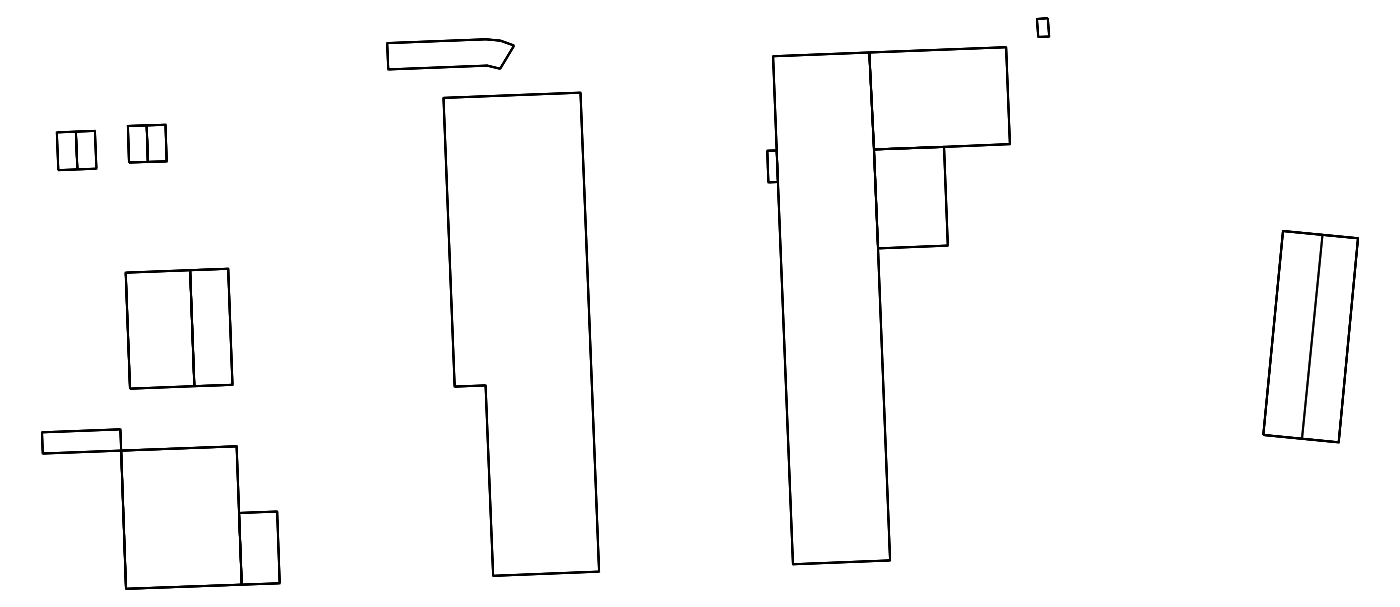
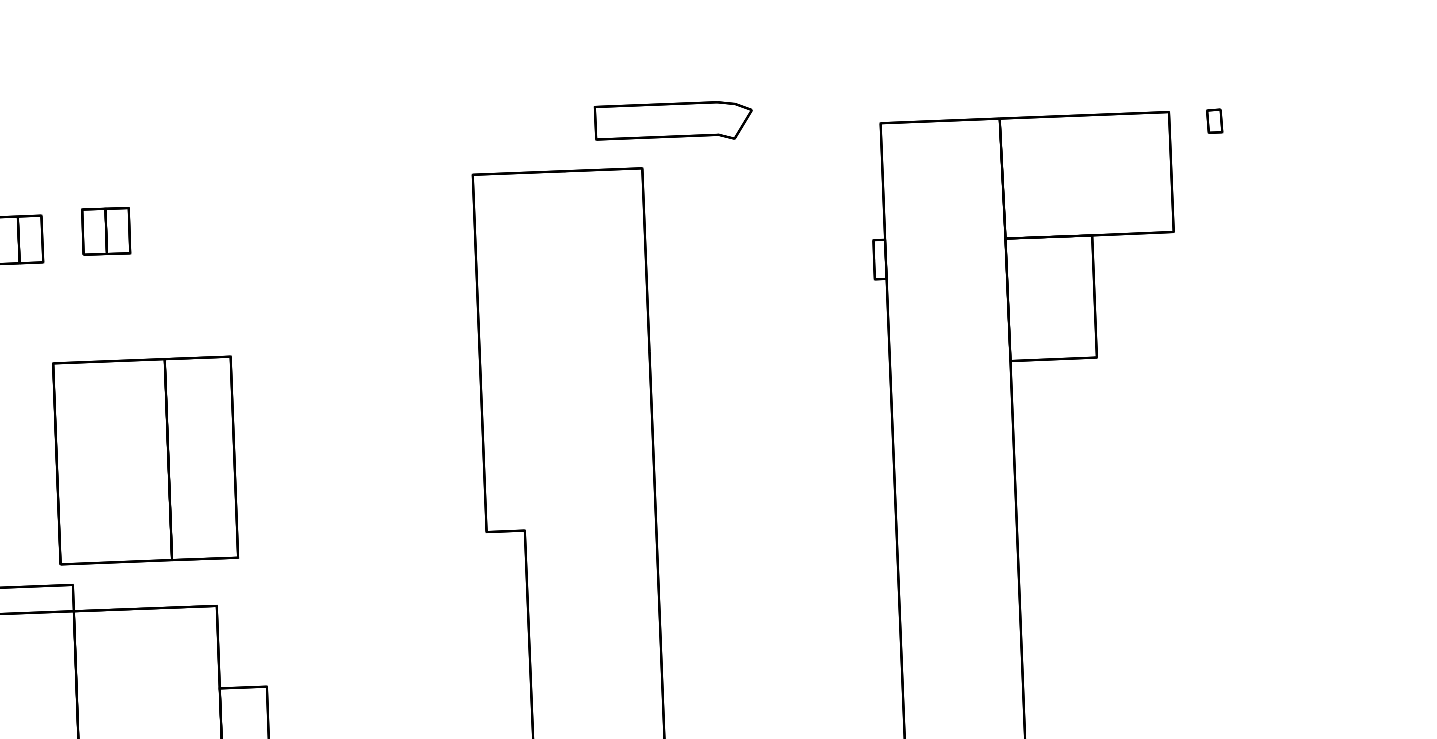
part: (1043, 27) -> (1215, 121), moved
part: (450, 54) -> (673, 121), moved
part: (178, 328) -> (144, 460), size x1.4

